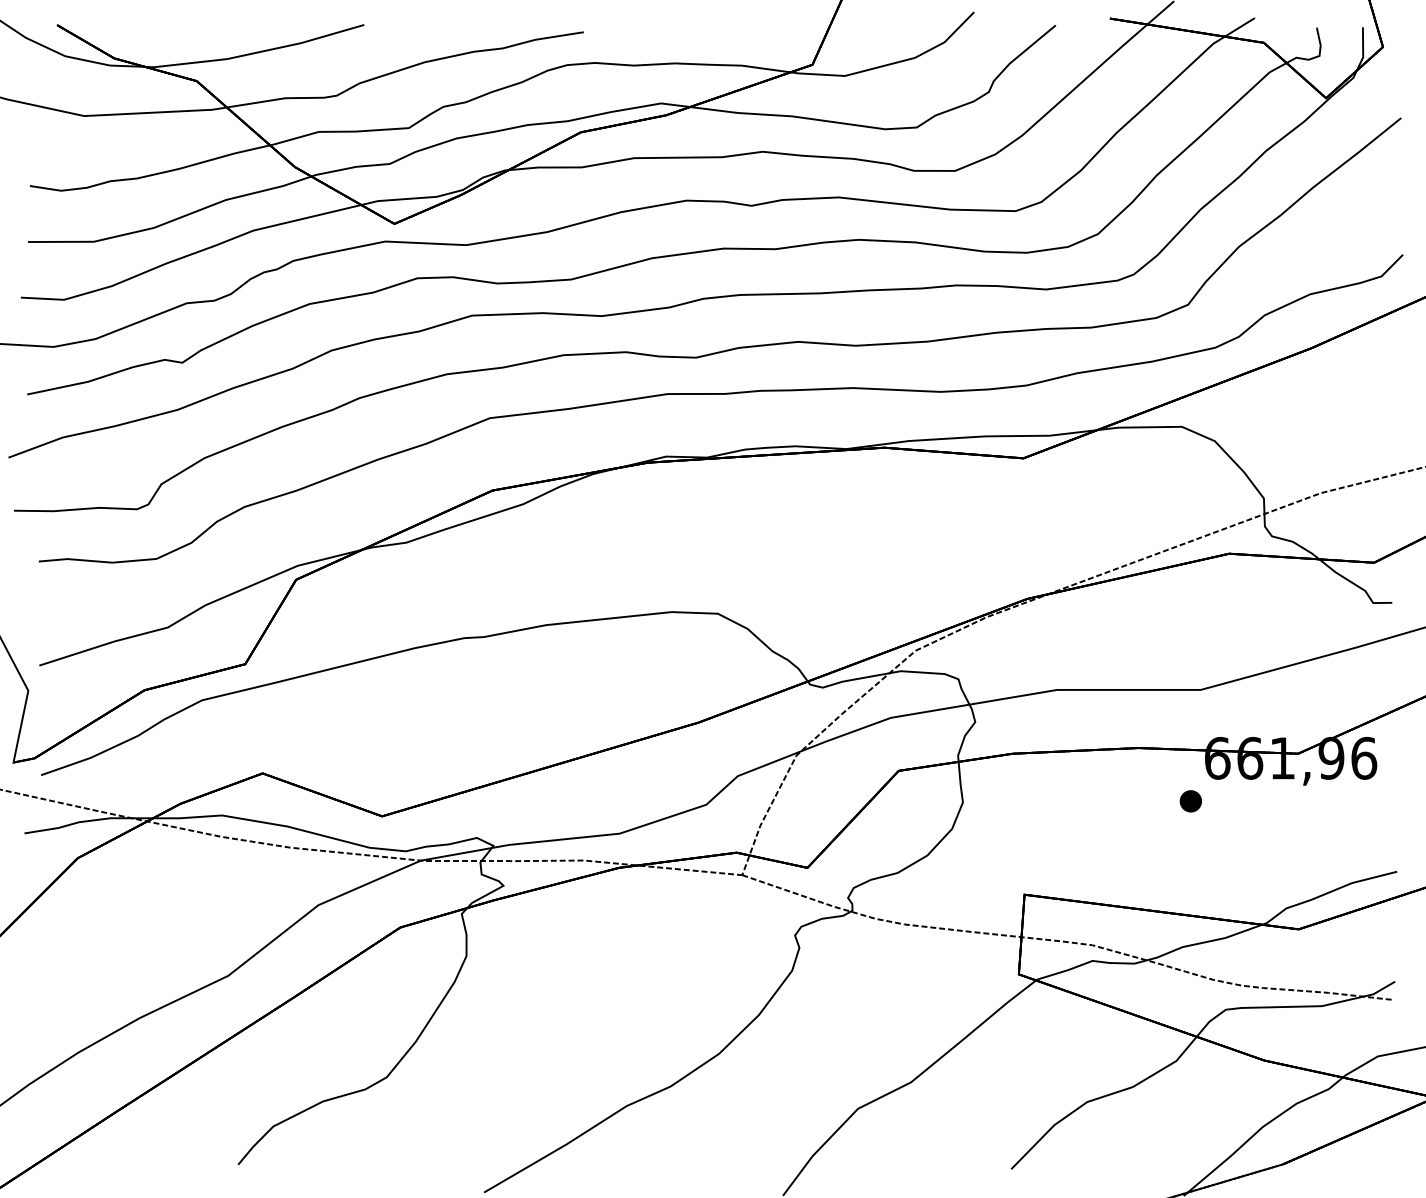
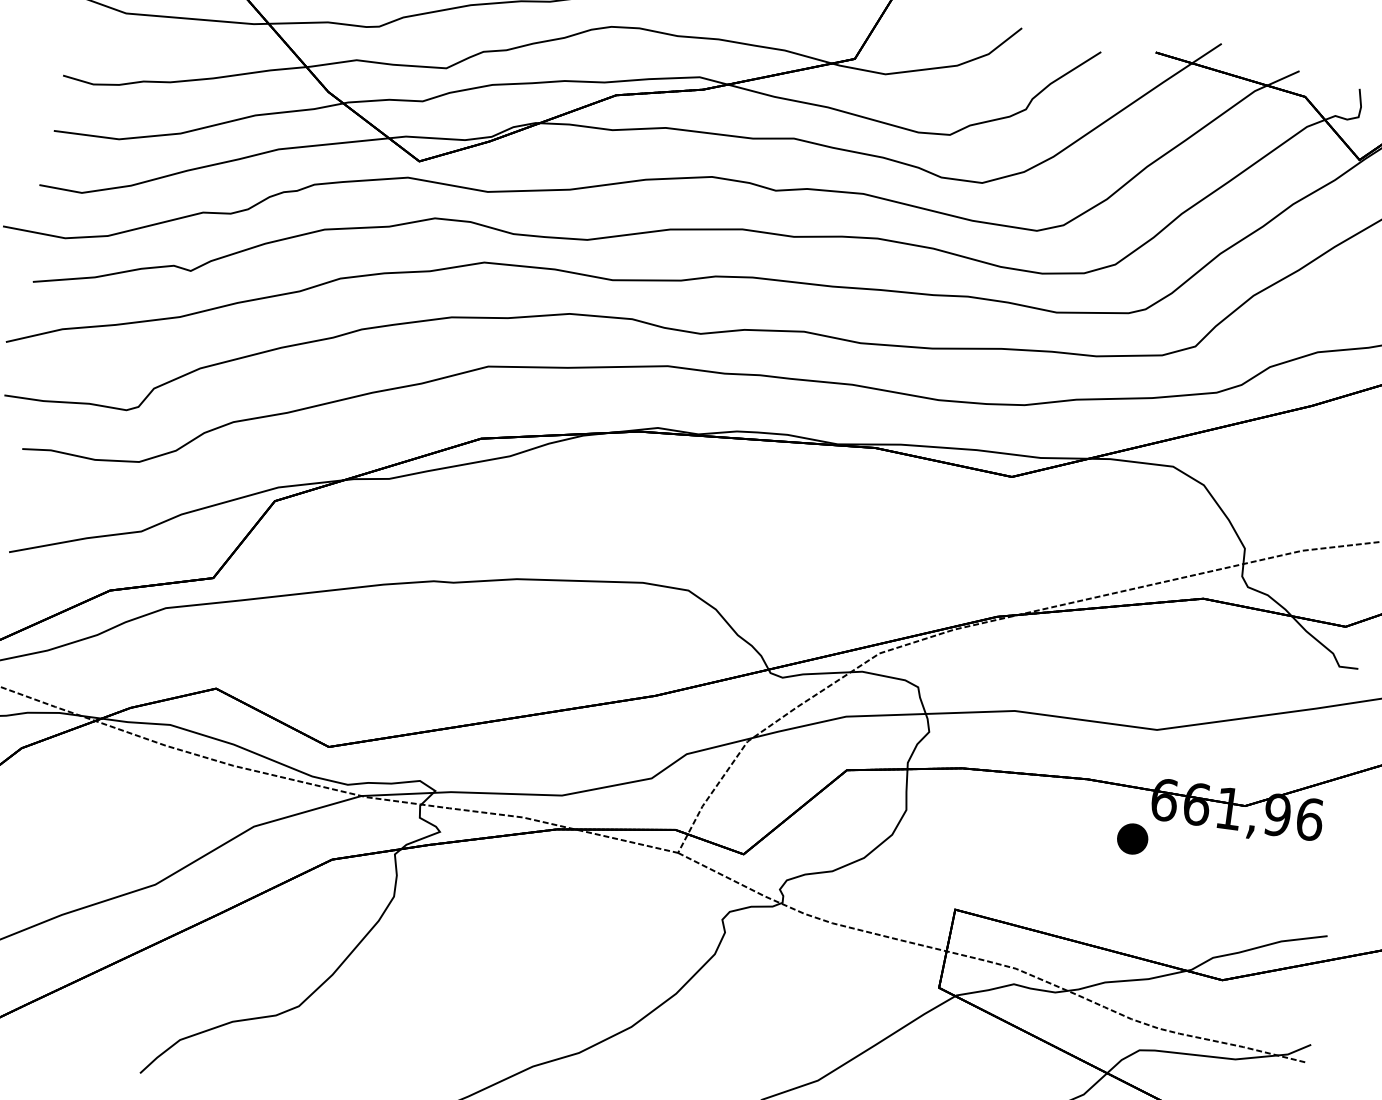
part: (1190, 801) -> (1132, 839), size x1.4

